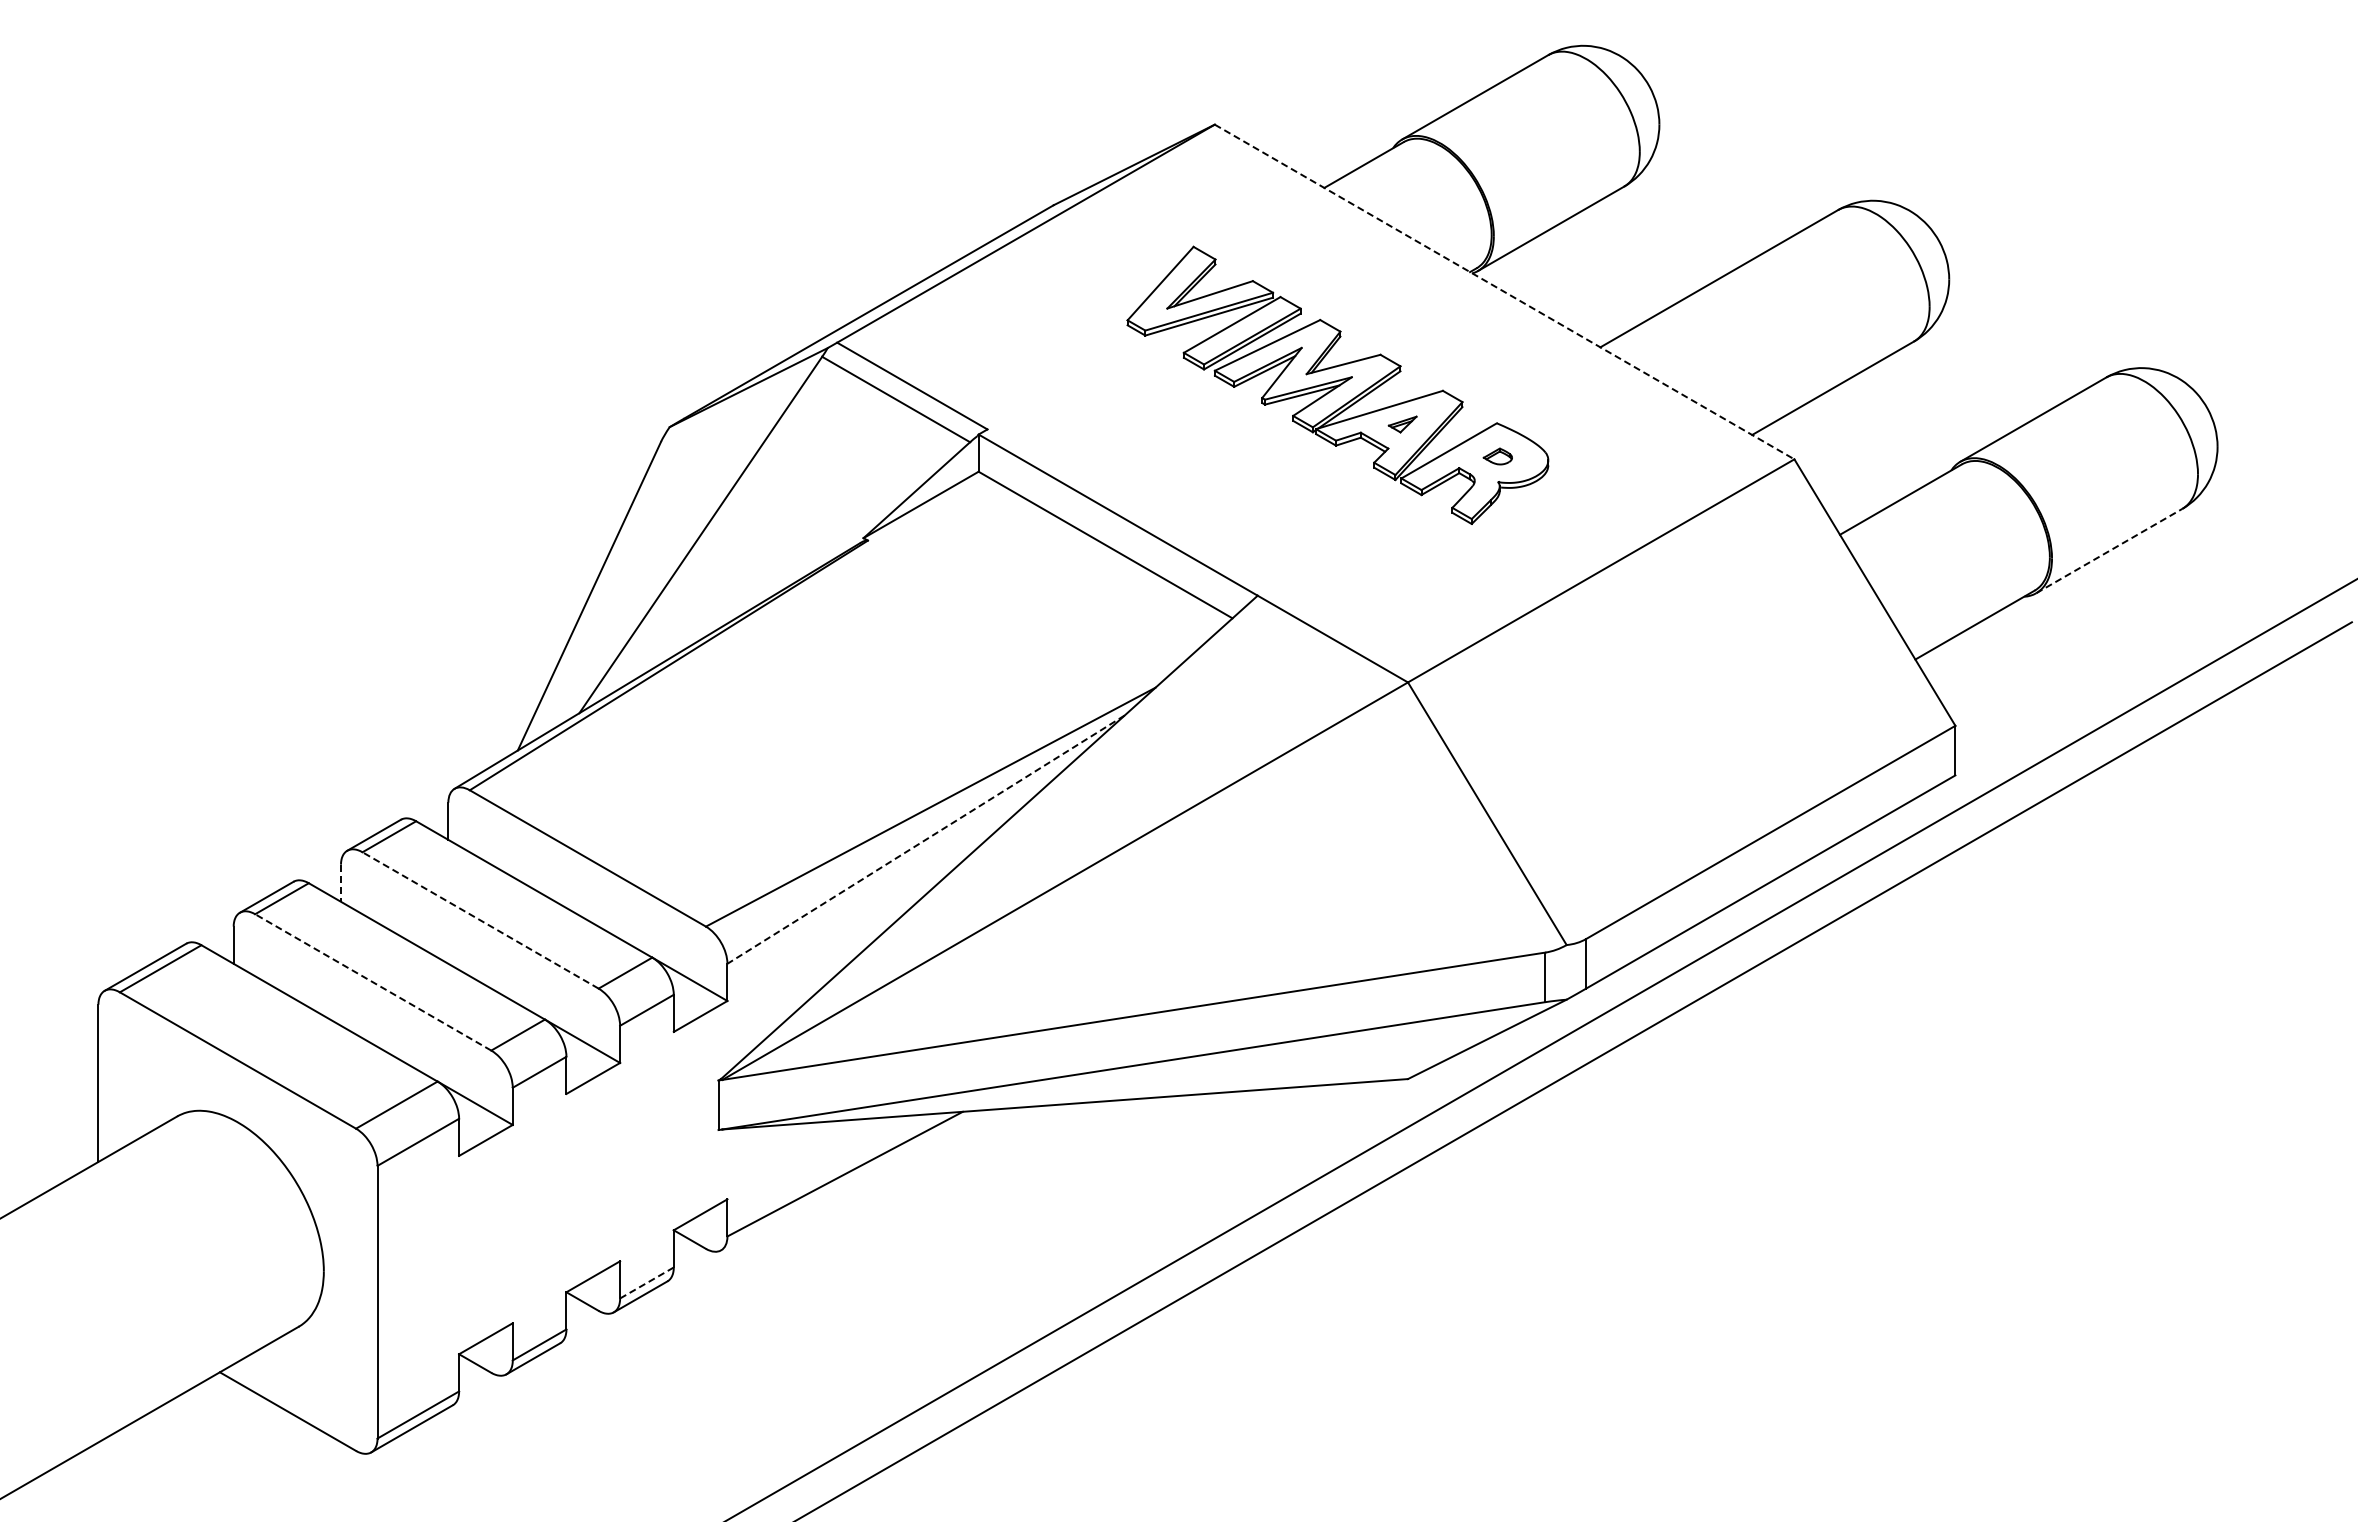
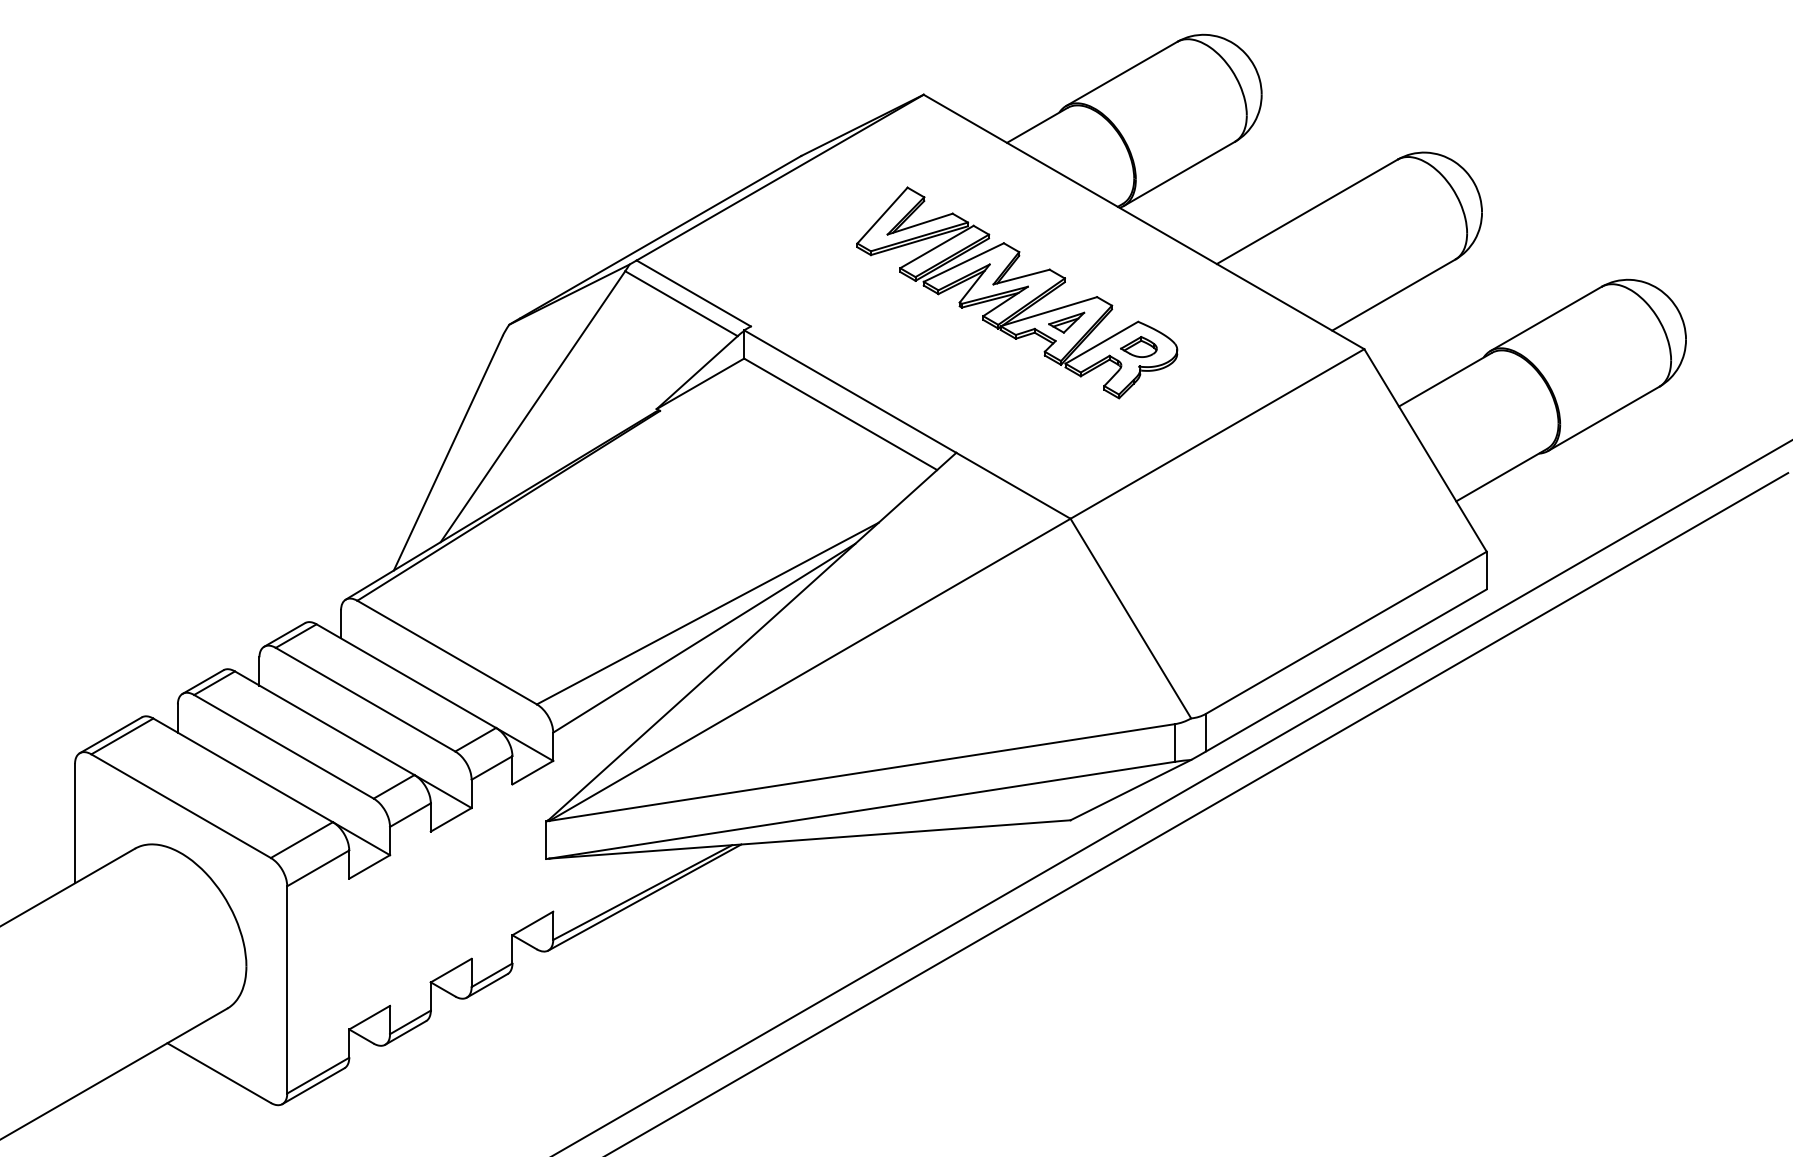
line: (1504, 292) -> (1143, 222), dashed -> solid
part: (1402, 424) -> (1066, 322), size x1.67
part: (1497, 456) -> (1138, 347), size x1.67
line: (2109, 550) -> (1603, 418), dashed -> solid
line: (925, 839) -> (703, 638), dashed -> solid
line: (341, 883) -> (259, 671), dashed -> solid
line: (480, 920) -> (365, 699), dashed -> solid
line: (372, 982) -> (283, 746), dashed -> solid
line: (847, 1180) -> (644, 897), added
line: (646, 1282) -> (491, 974), dashed -> solid

